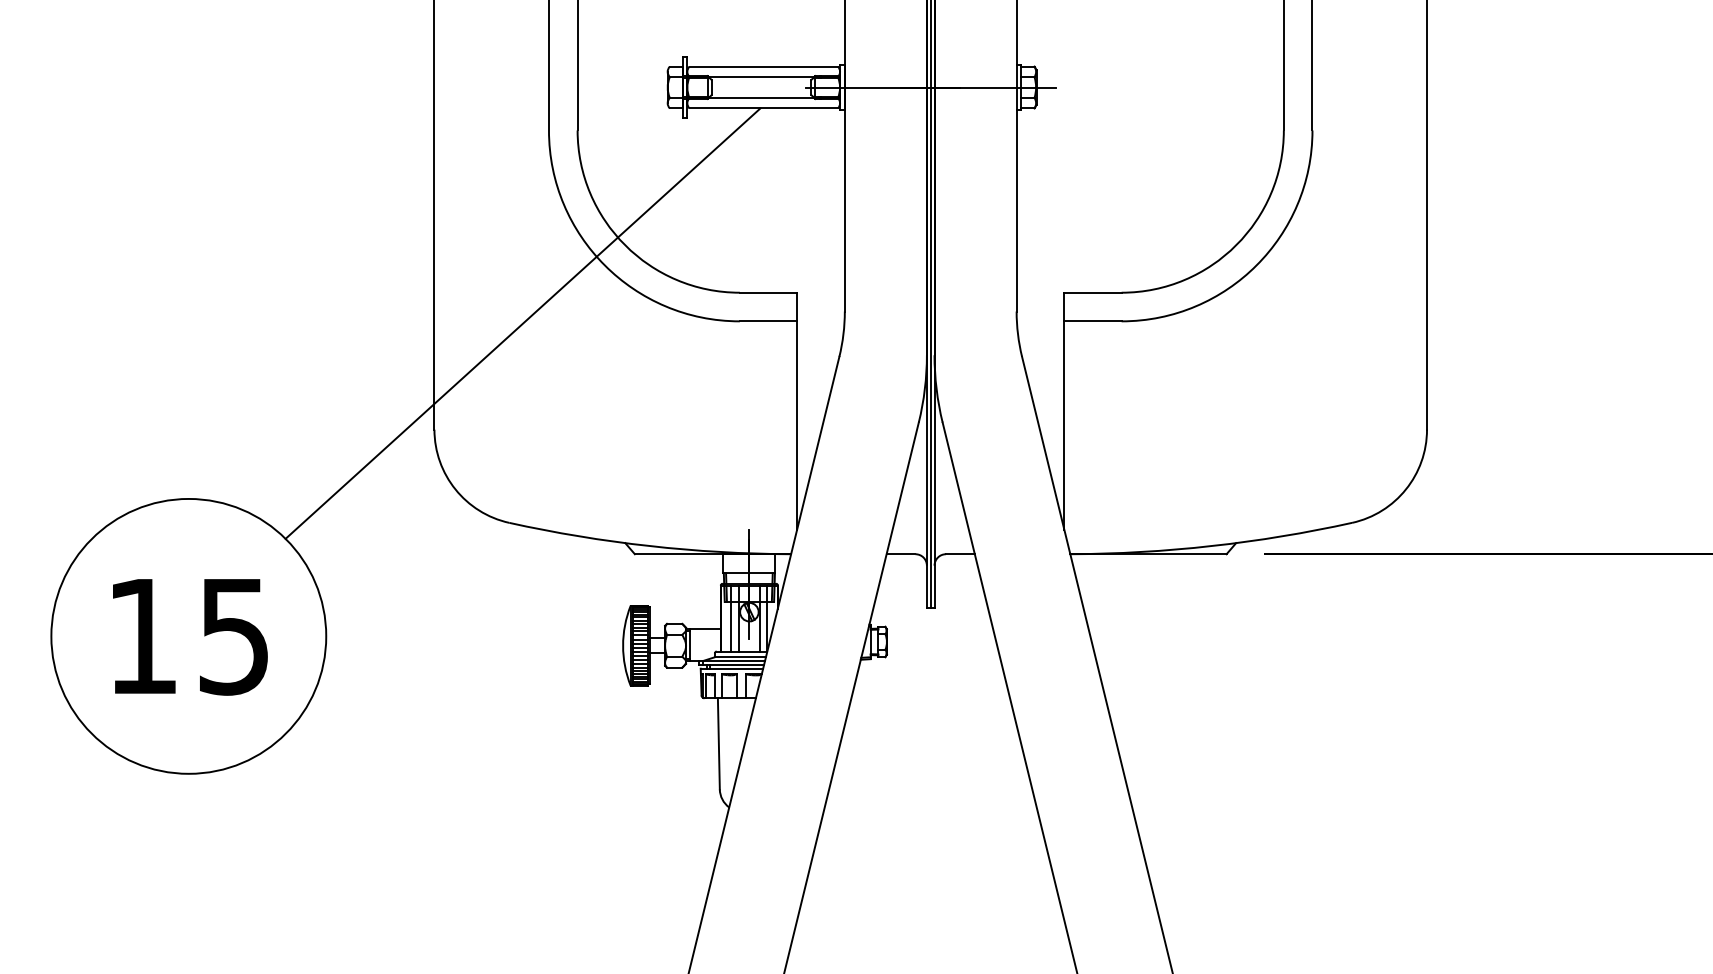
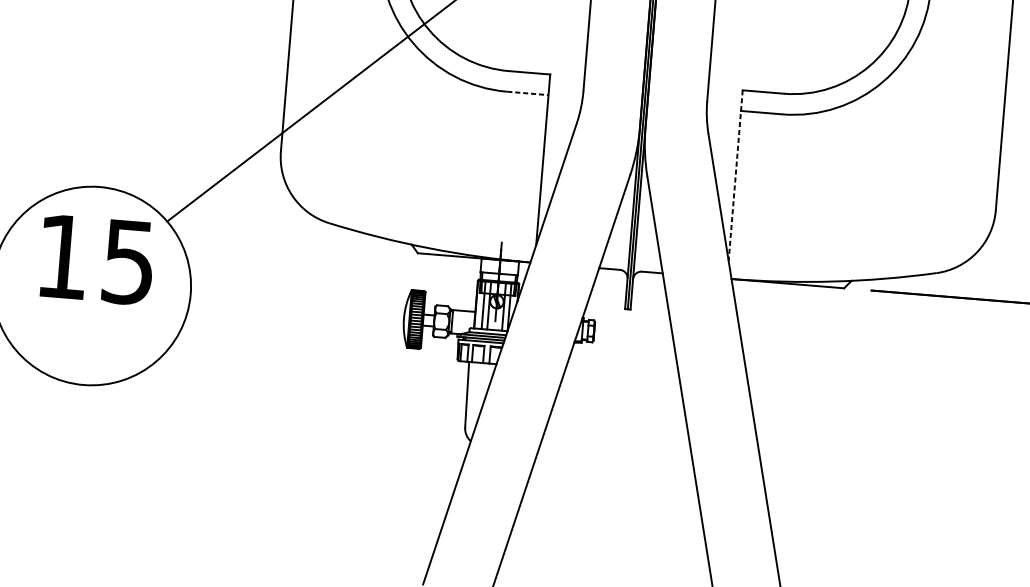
line: (768, 321) -> (527, 93), solid -> dashed
line: (1064, 411) -> (735, 175), solid -> dashed
text: (190, 637) -> (97, 260), moved

